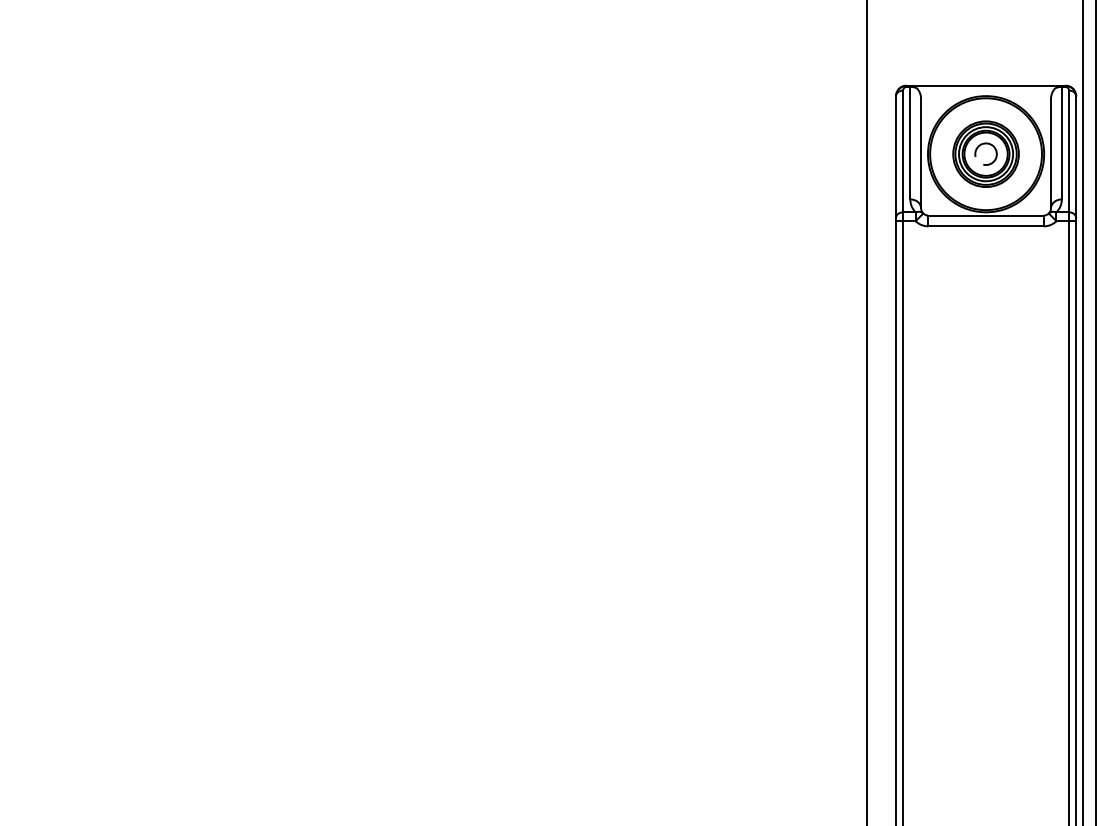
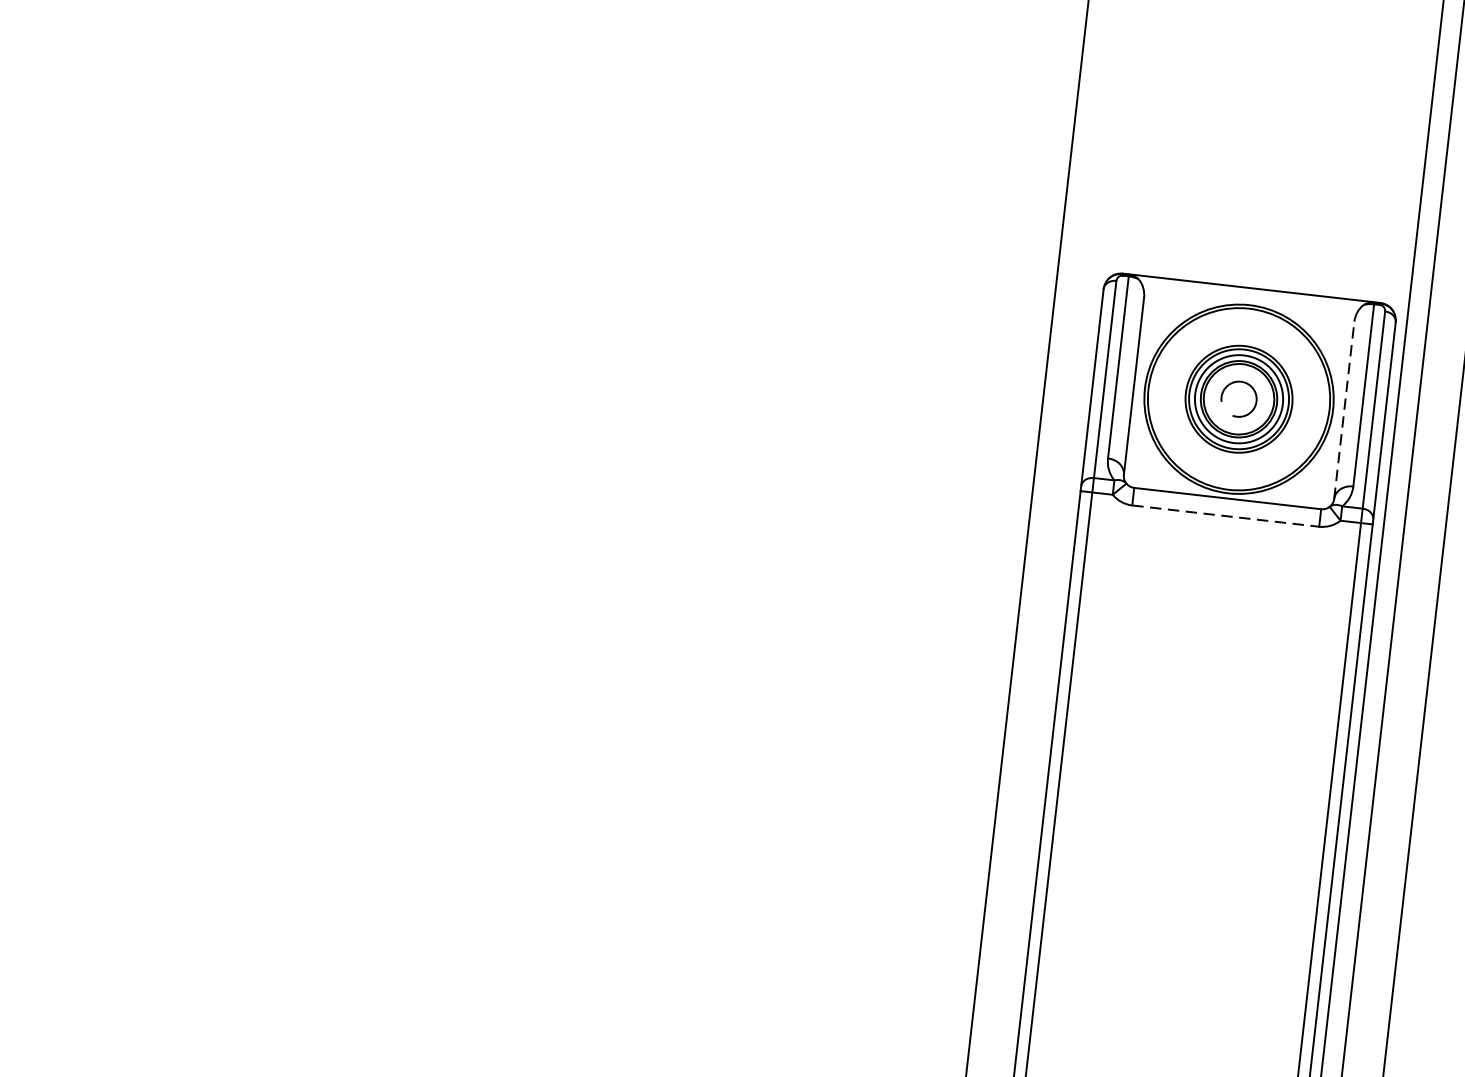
line: (1051, 153) -> (1345, 410), solid -> dashed
line: (986, 226) -> (1226, 516), solid -> dashed

